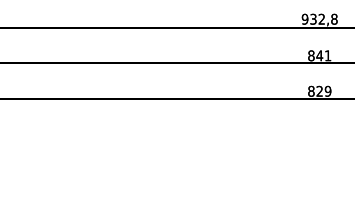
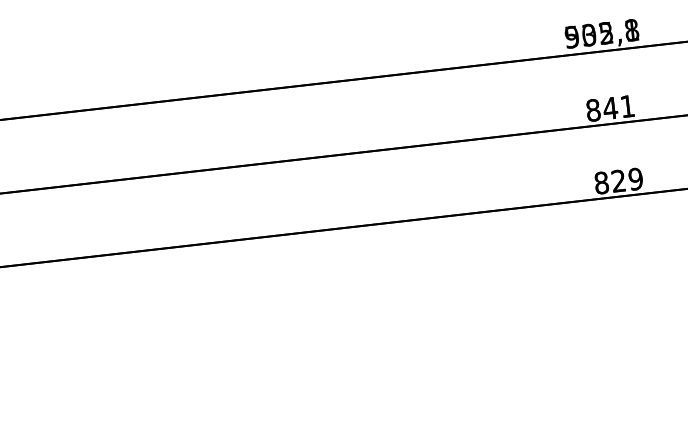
text: (319, 18) -> (601, 32), 932,8 -> 505,1

